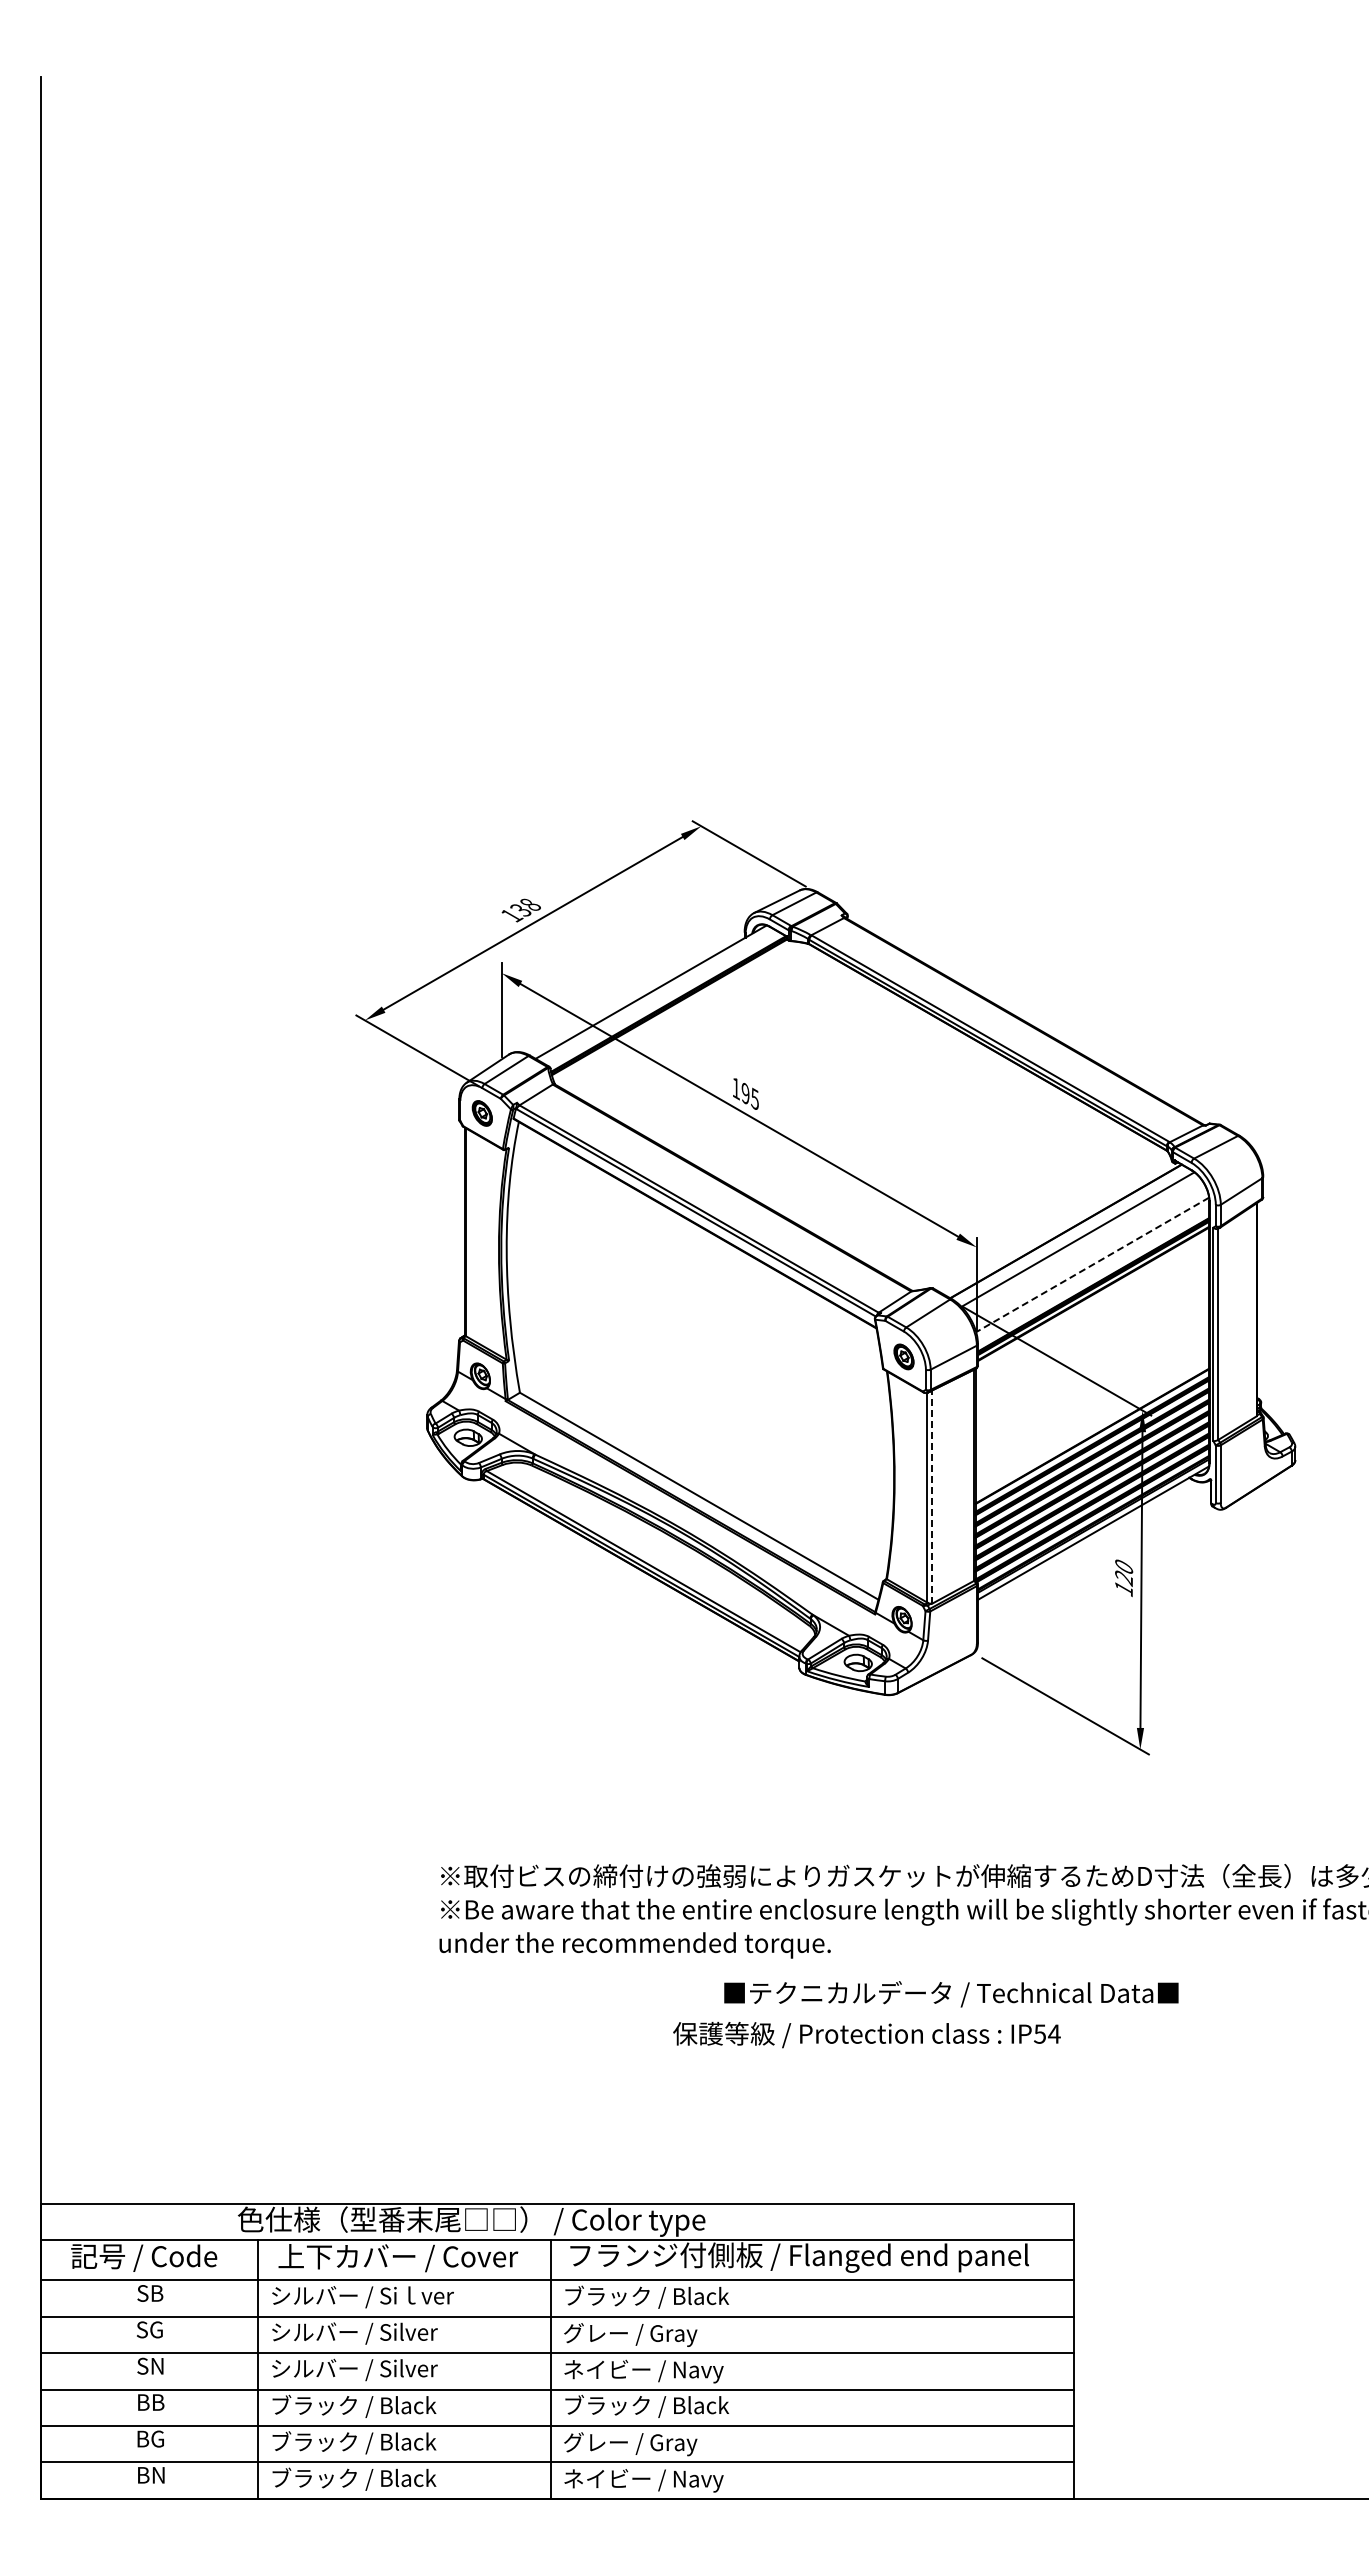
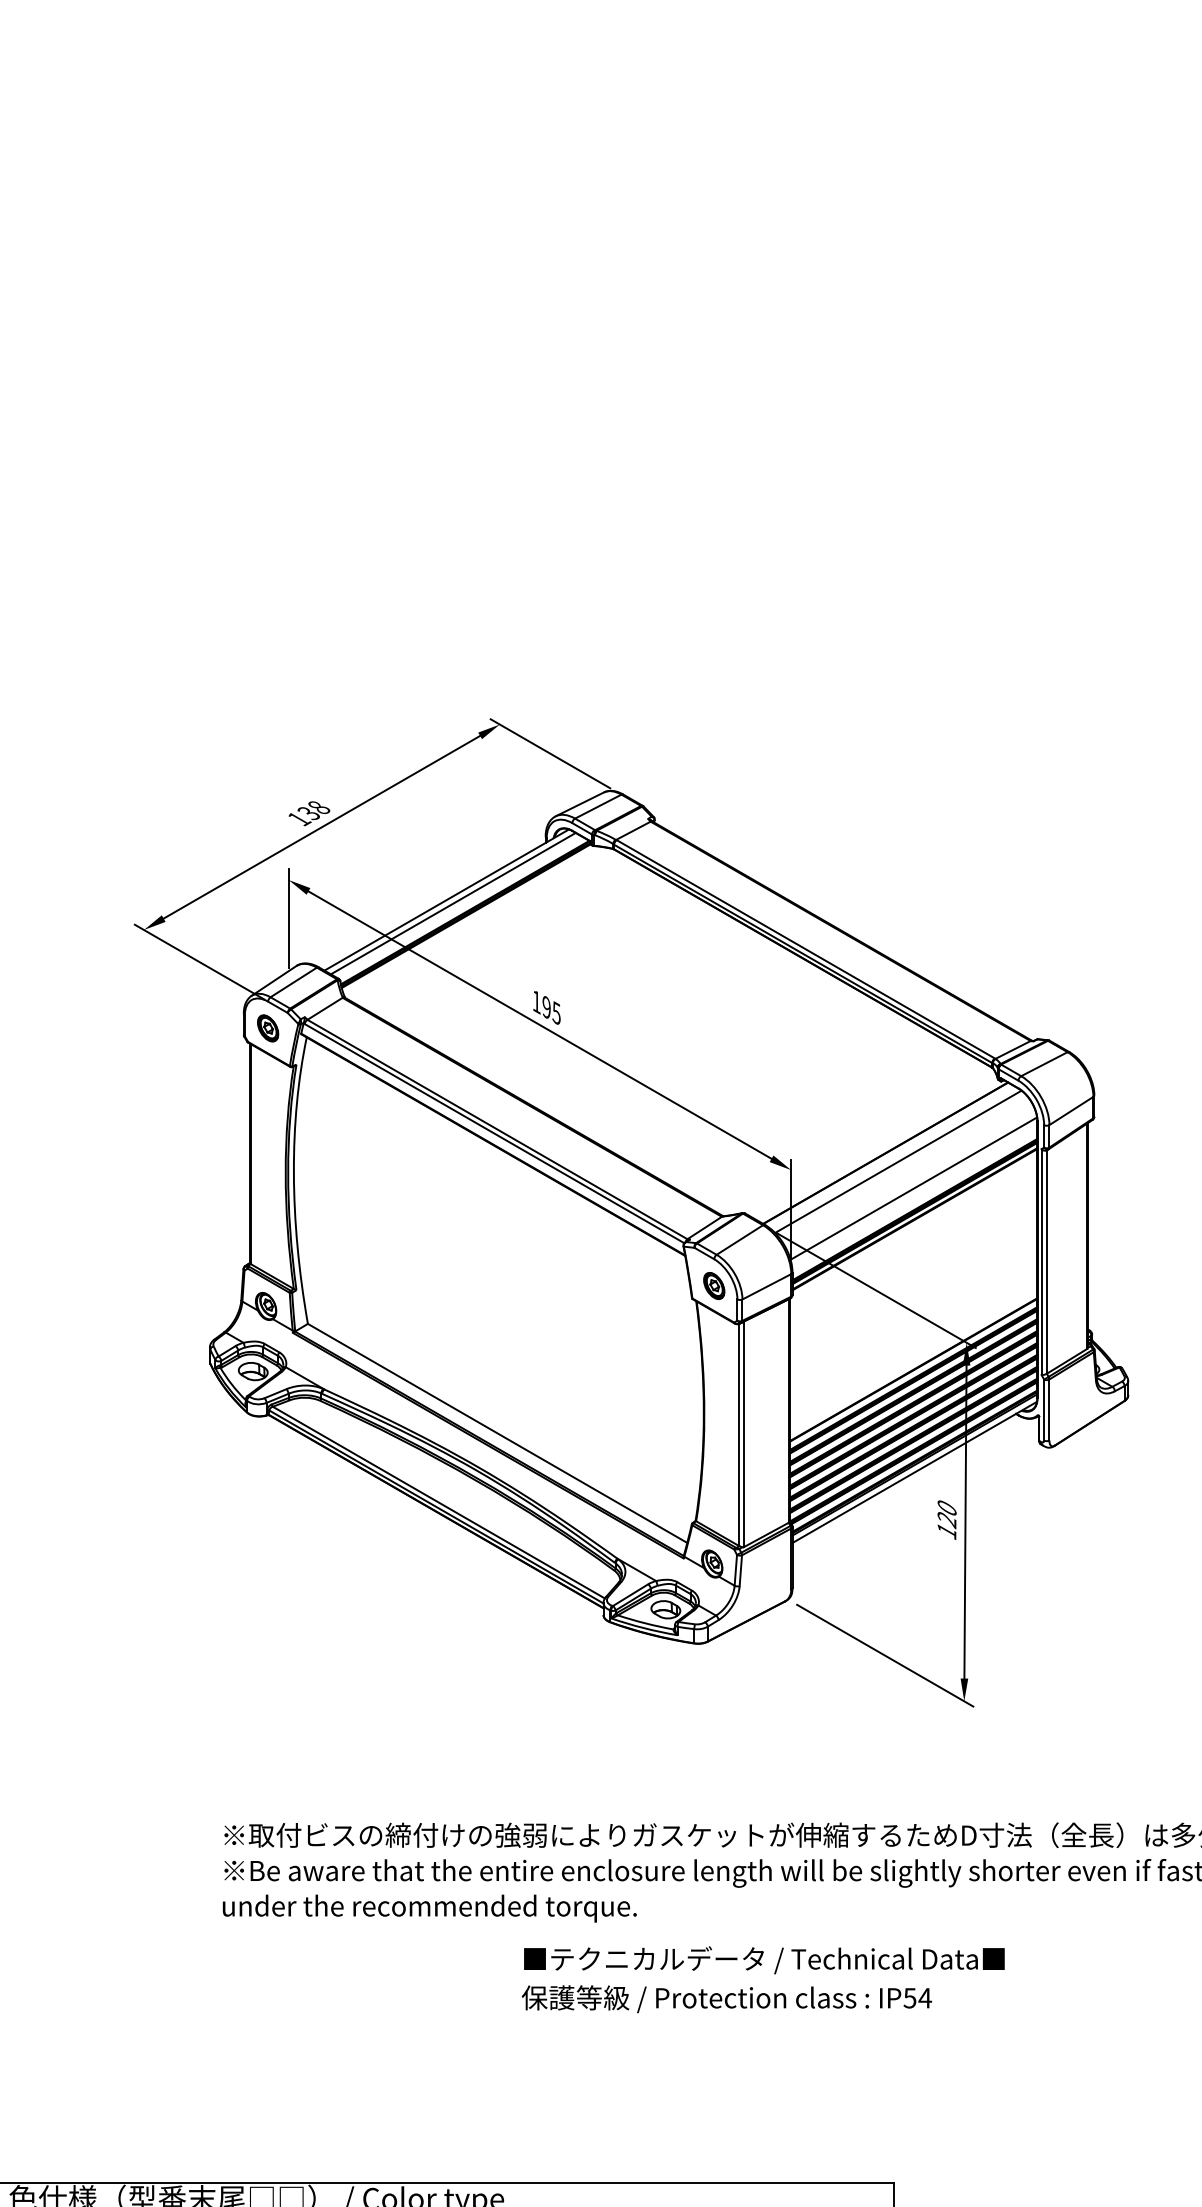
line: (657, 995) -> (453, 903), added
line: (1092, 1265) -> (913, 1189), dashed -> solid
line: (932, 1497) -> (744, 1434), dashed -> solid
text: (866, 2034) -> (726, 1998), moved

